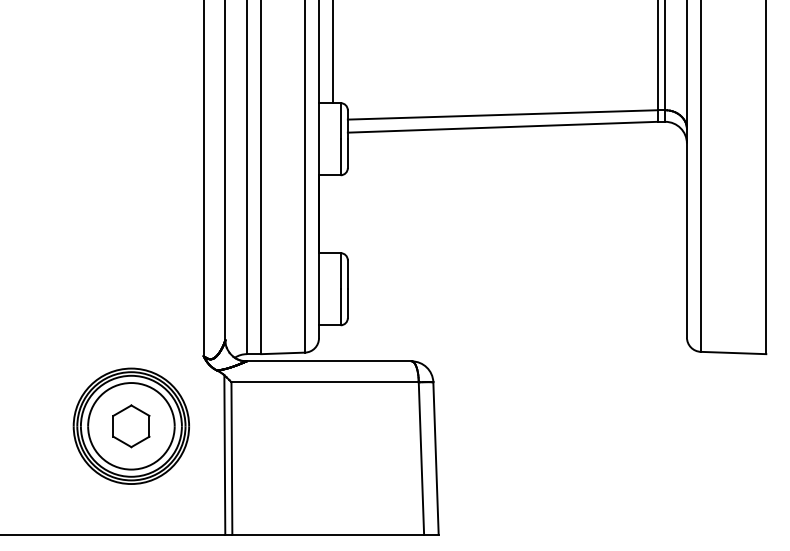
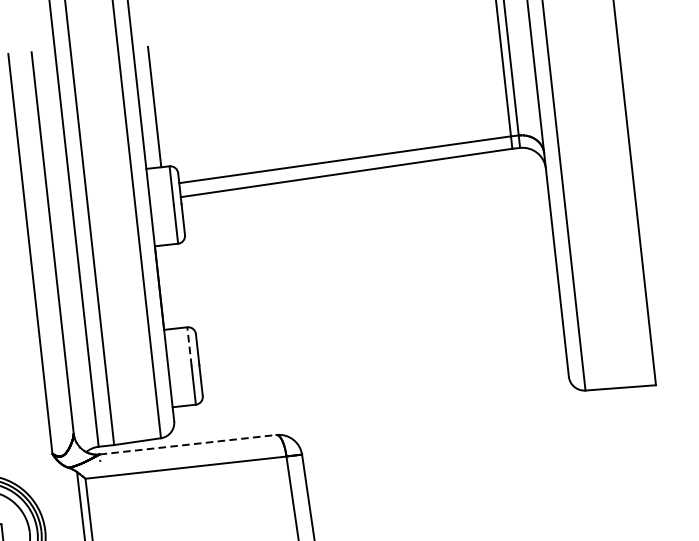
line: (340, 270) -> (189, 345), solid -> dashed
line: (329, 361) -> (188, 444), solid -> dashed

